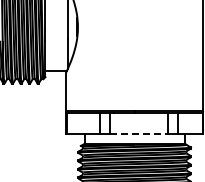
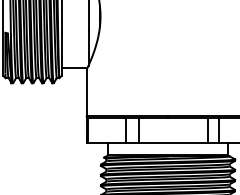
line: (139, 134) -> (173, 144), dashed -> solid

